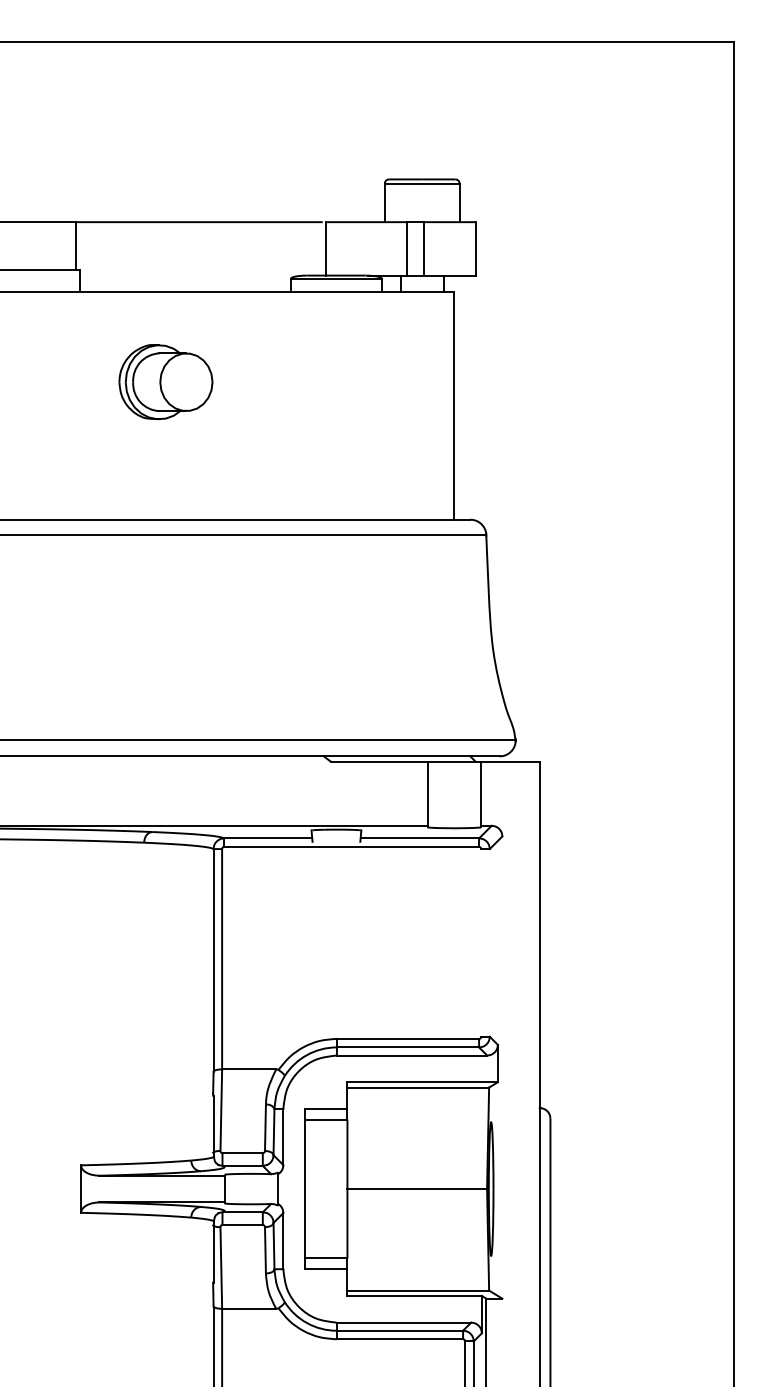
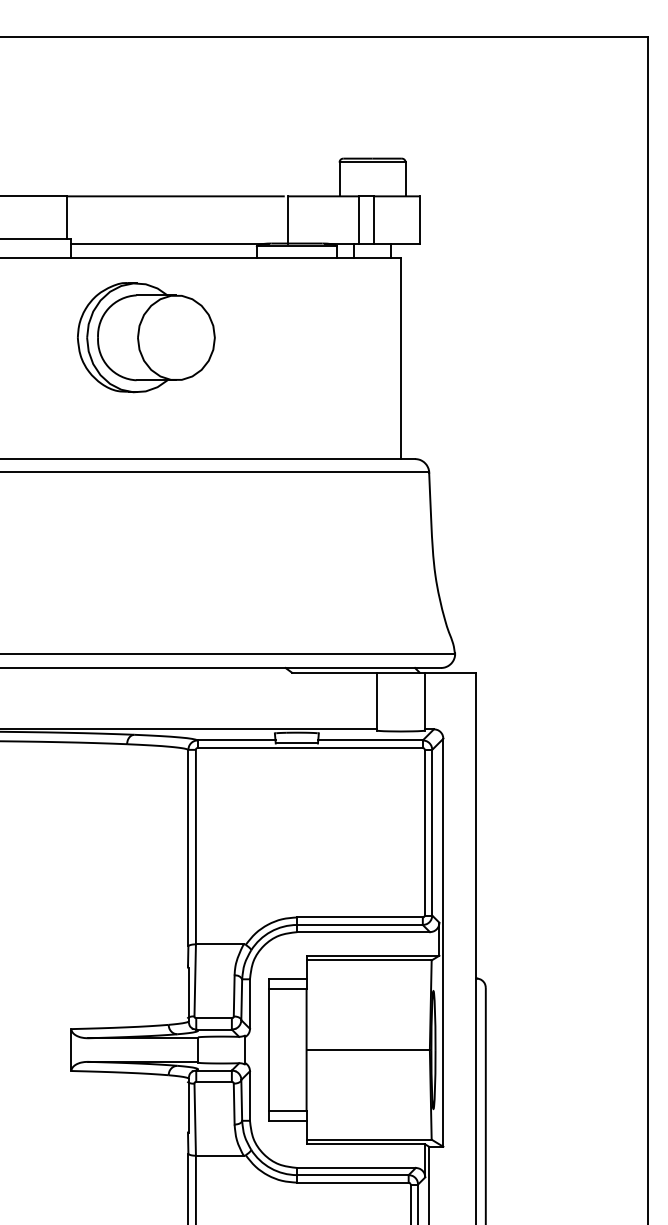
line: (192, 275) -> (169, 243), added
part: (165, 381) -> (145, 337), size x1.67
line: (336, 841) -> (296, 743), added
line: (481, 942) -> (424, 832), added
line: (489, 942) -> (432, 832), added
line: (502, 1067) -> (443, 942), added

